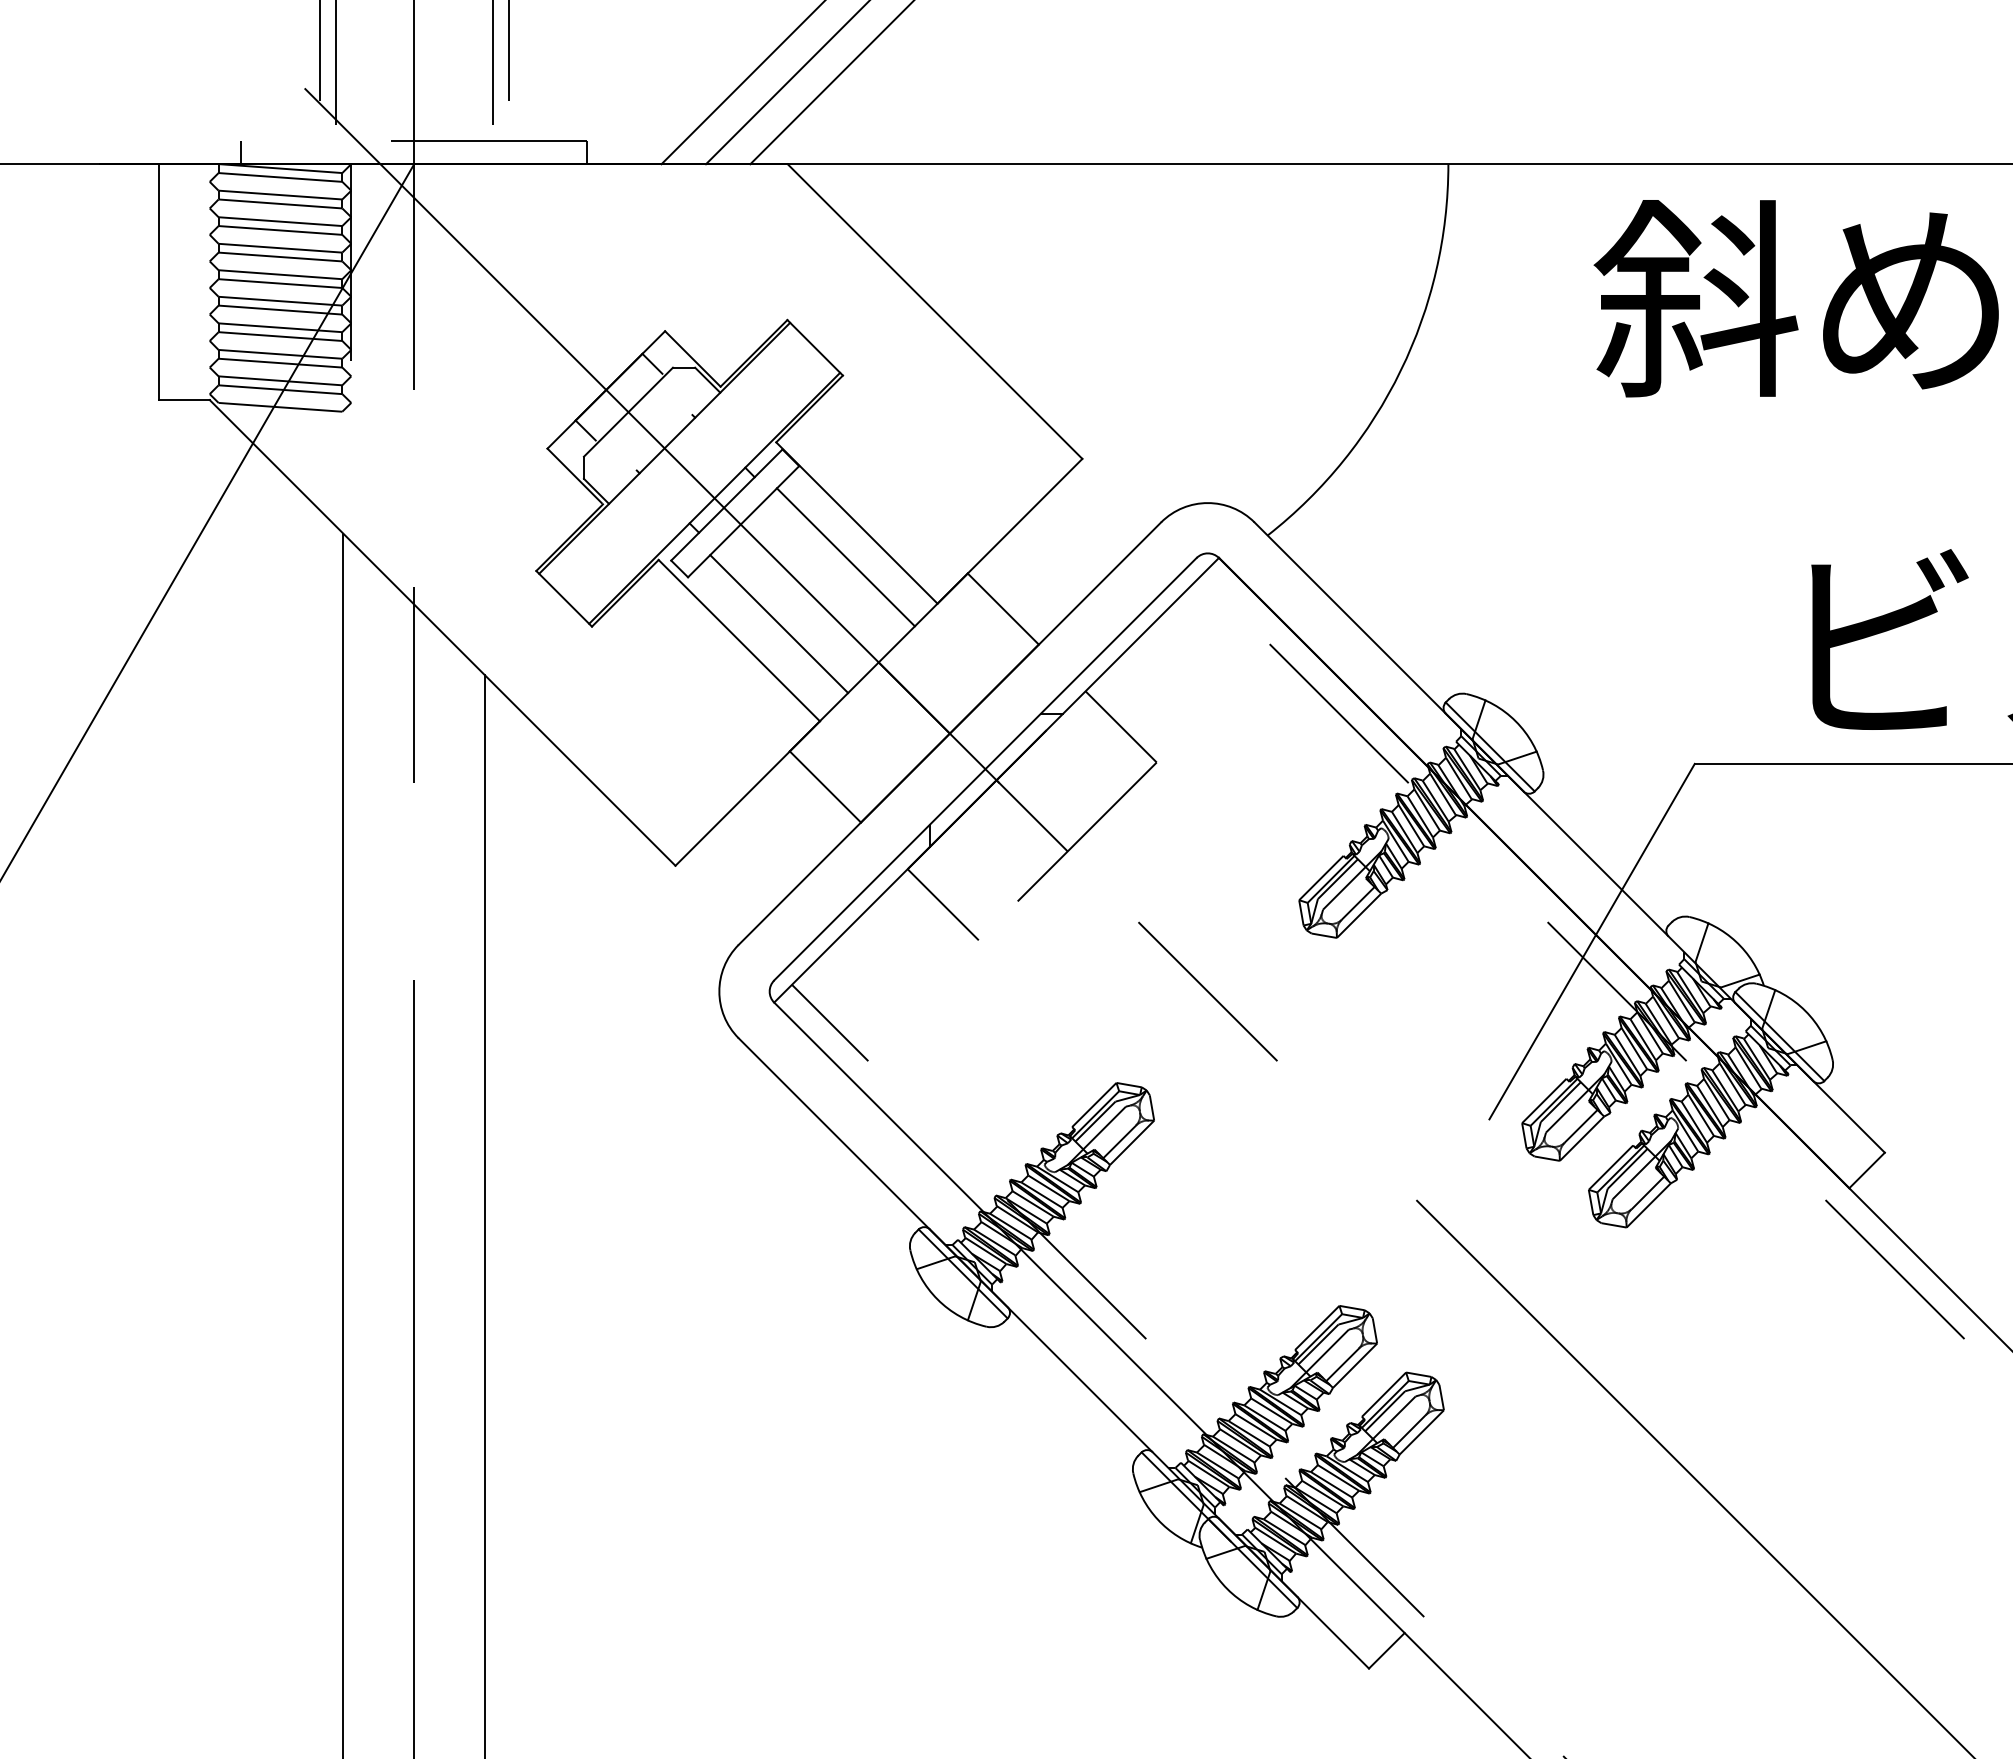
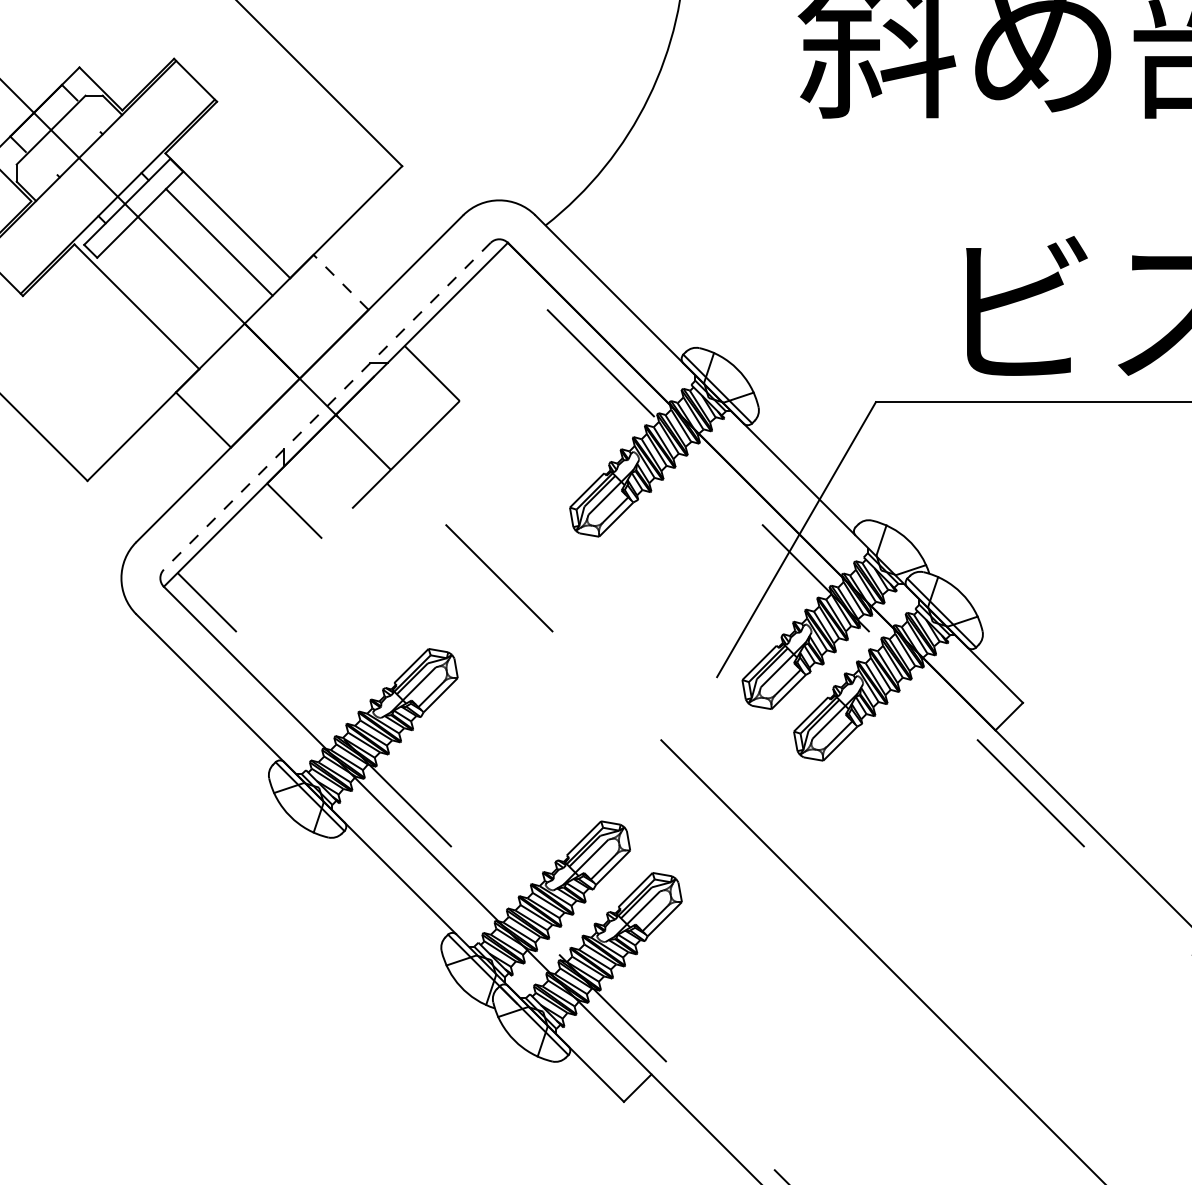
line: (1002, 608) -> (340, 281), solid -> dashed
line: (779, 624) -> (167, 294), removed
line: (985, 769) -> (327, 406), solid -> dashed

